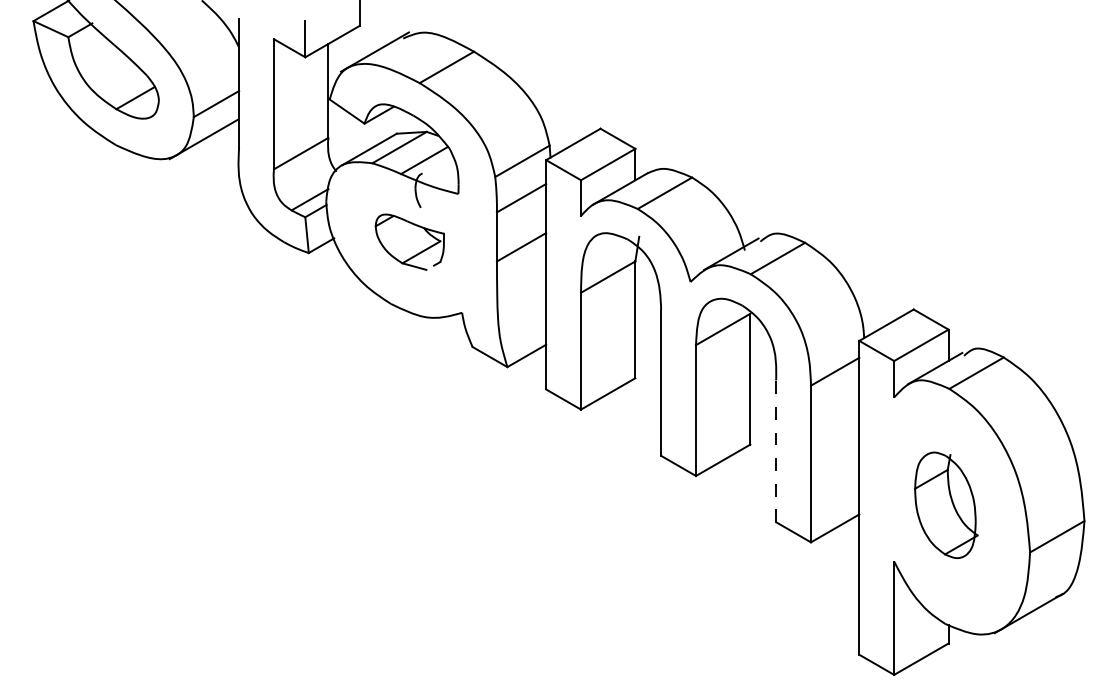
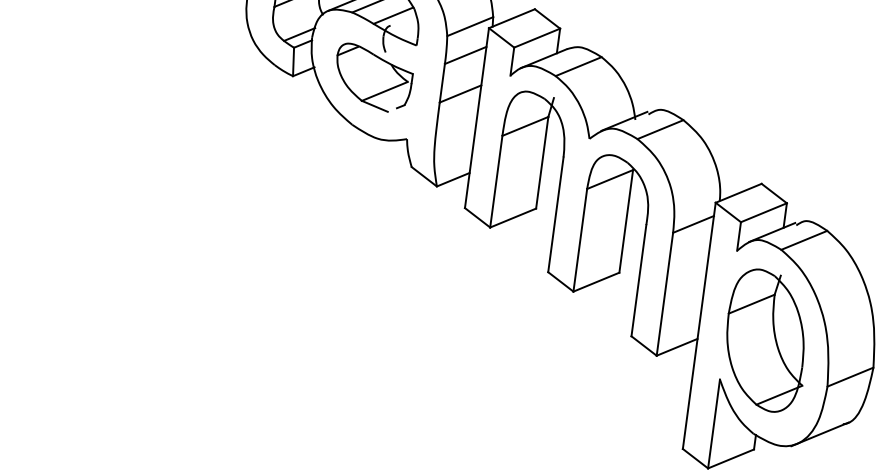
part: (409, 241) -> (373, 77), size x1.43
line: (776, 451) -> (639, 280), dashed -> solid
part: (946, 505) -> (766, 341), size x1.67

